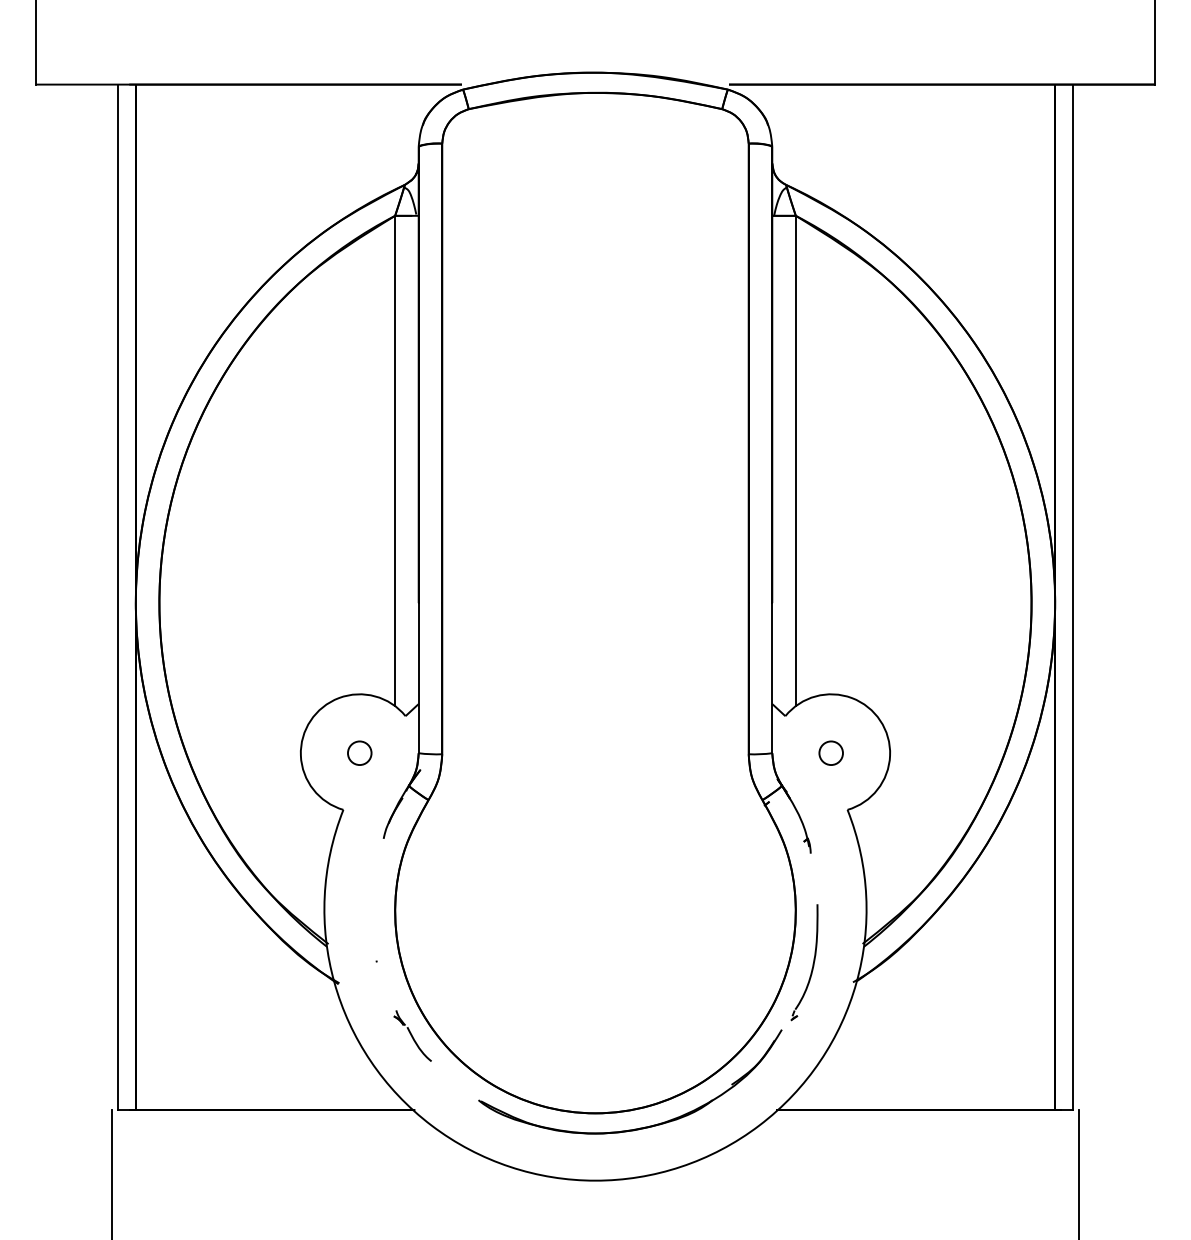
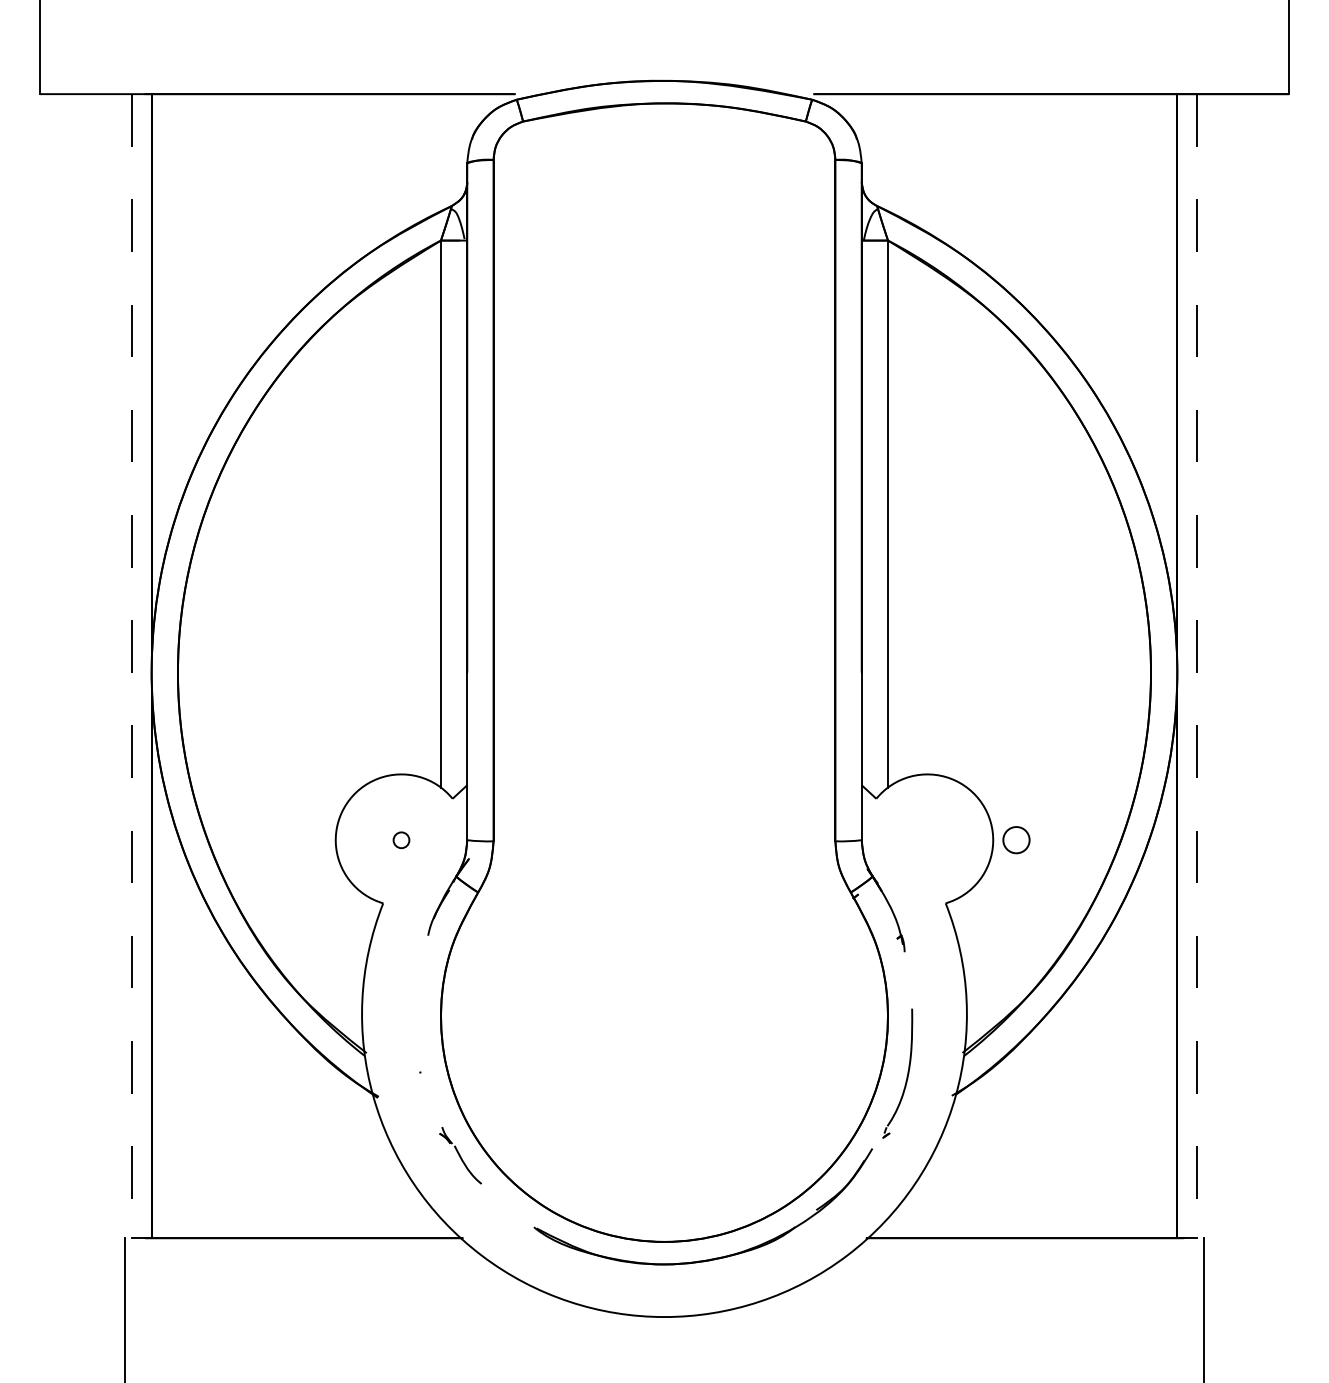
line: (117, 597) -> (131, 666), solid -> dashed
line: (1073, 597) -> (1197, 666), solid -> dashed
circle: (359, 753) -> (401, 840), size x0.6
circle: (831, 753) -> (1016, 840), moved

